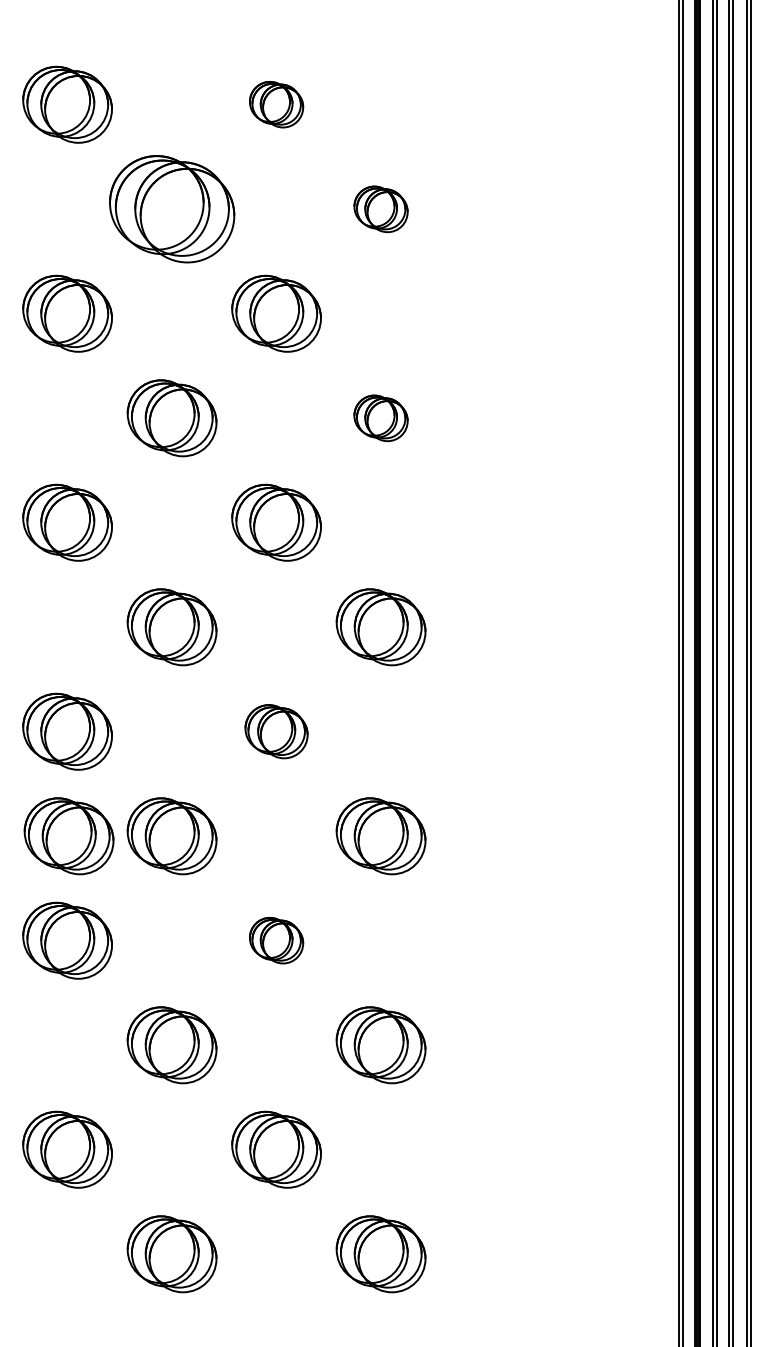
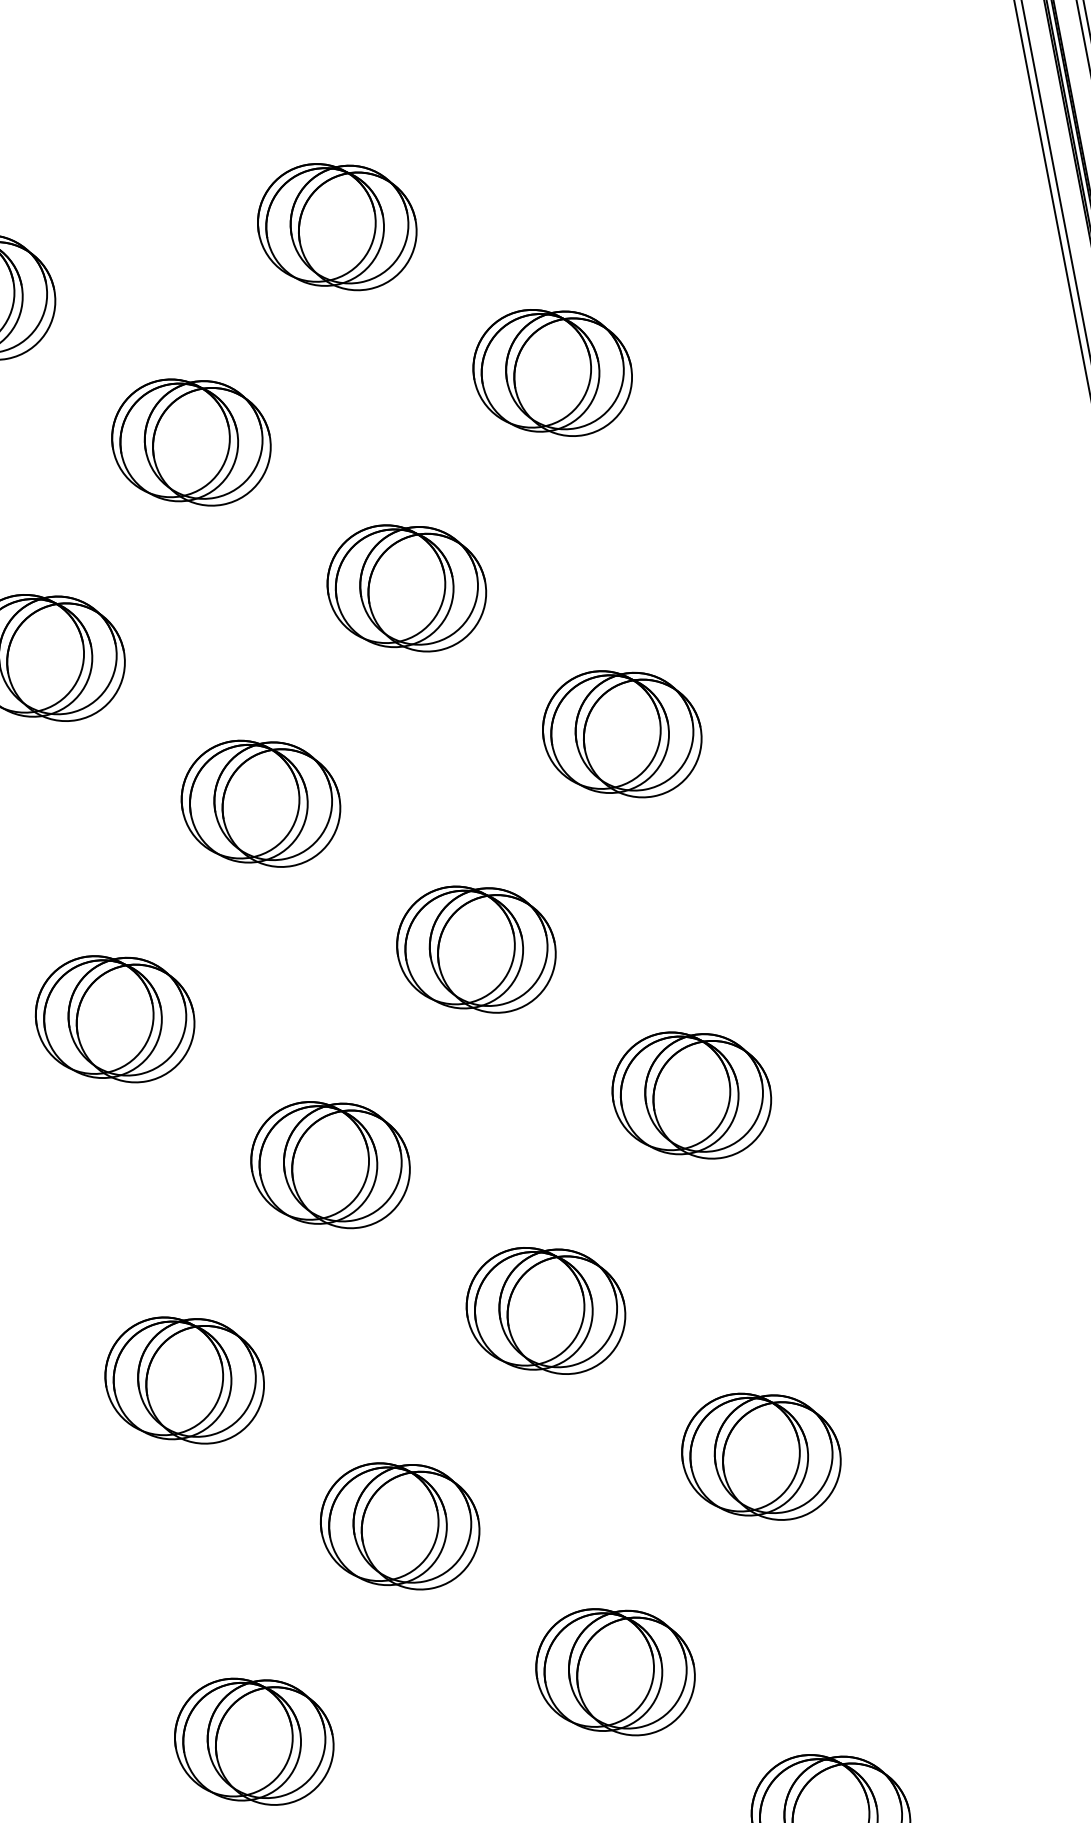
part: (276, 104) -> (337, 226), size x1.67
part: (171, 209) -> (190, 443), size x0.71
part: (380, 209) -> (551, 373), size x1.67
part: (380, 418) -> (621, 734), size x1.67
part: (276, 731) -> (545, 1310), size x1.43
part: (68, 836) -> (221, 1561), removed
part: (276, 940) -> (615, 1671), size x1.67

